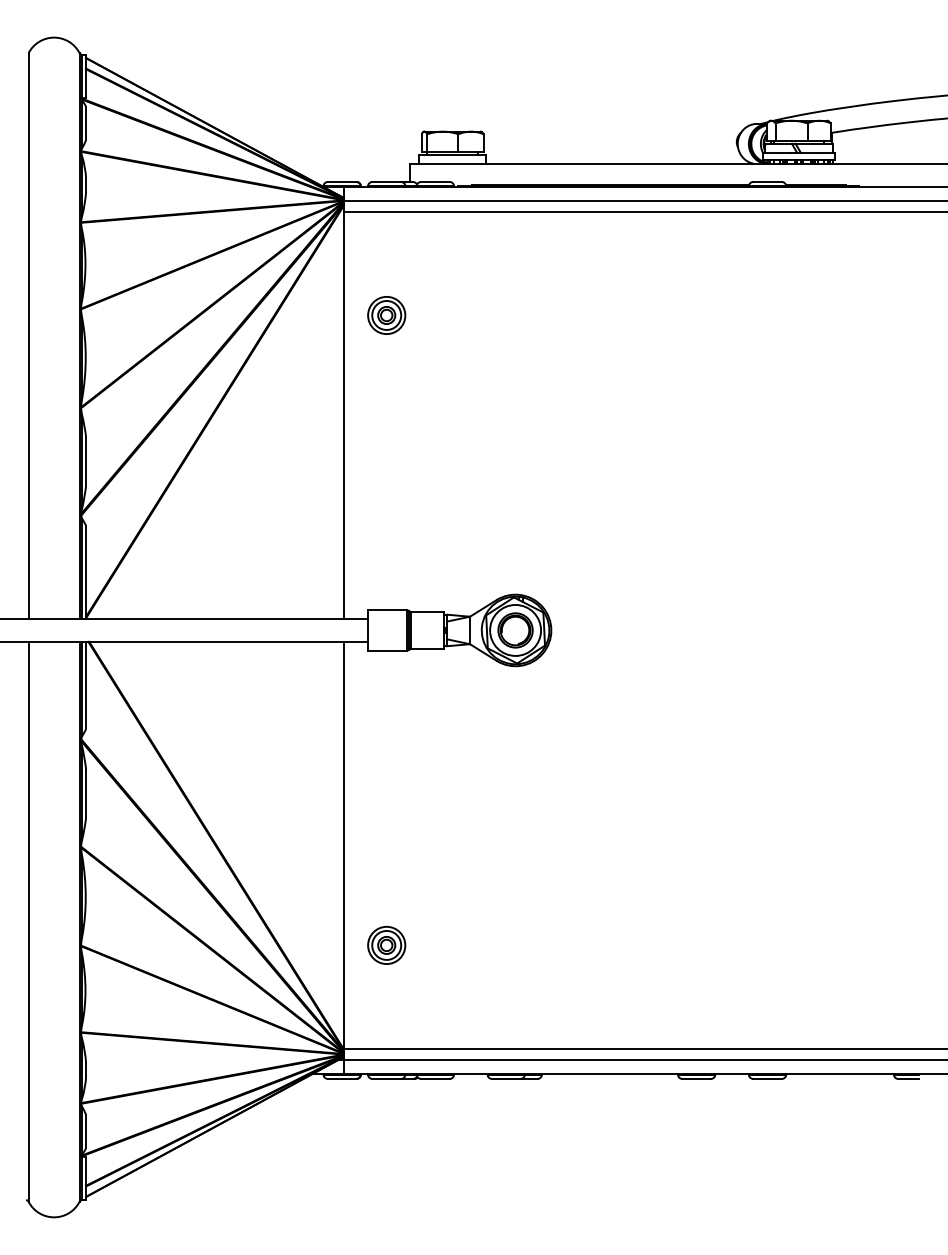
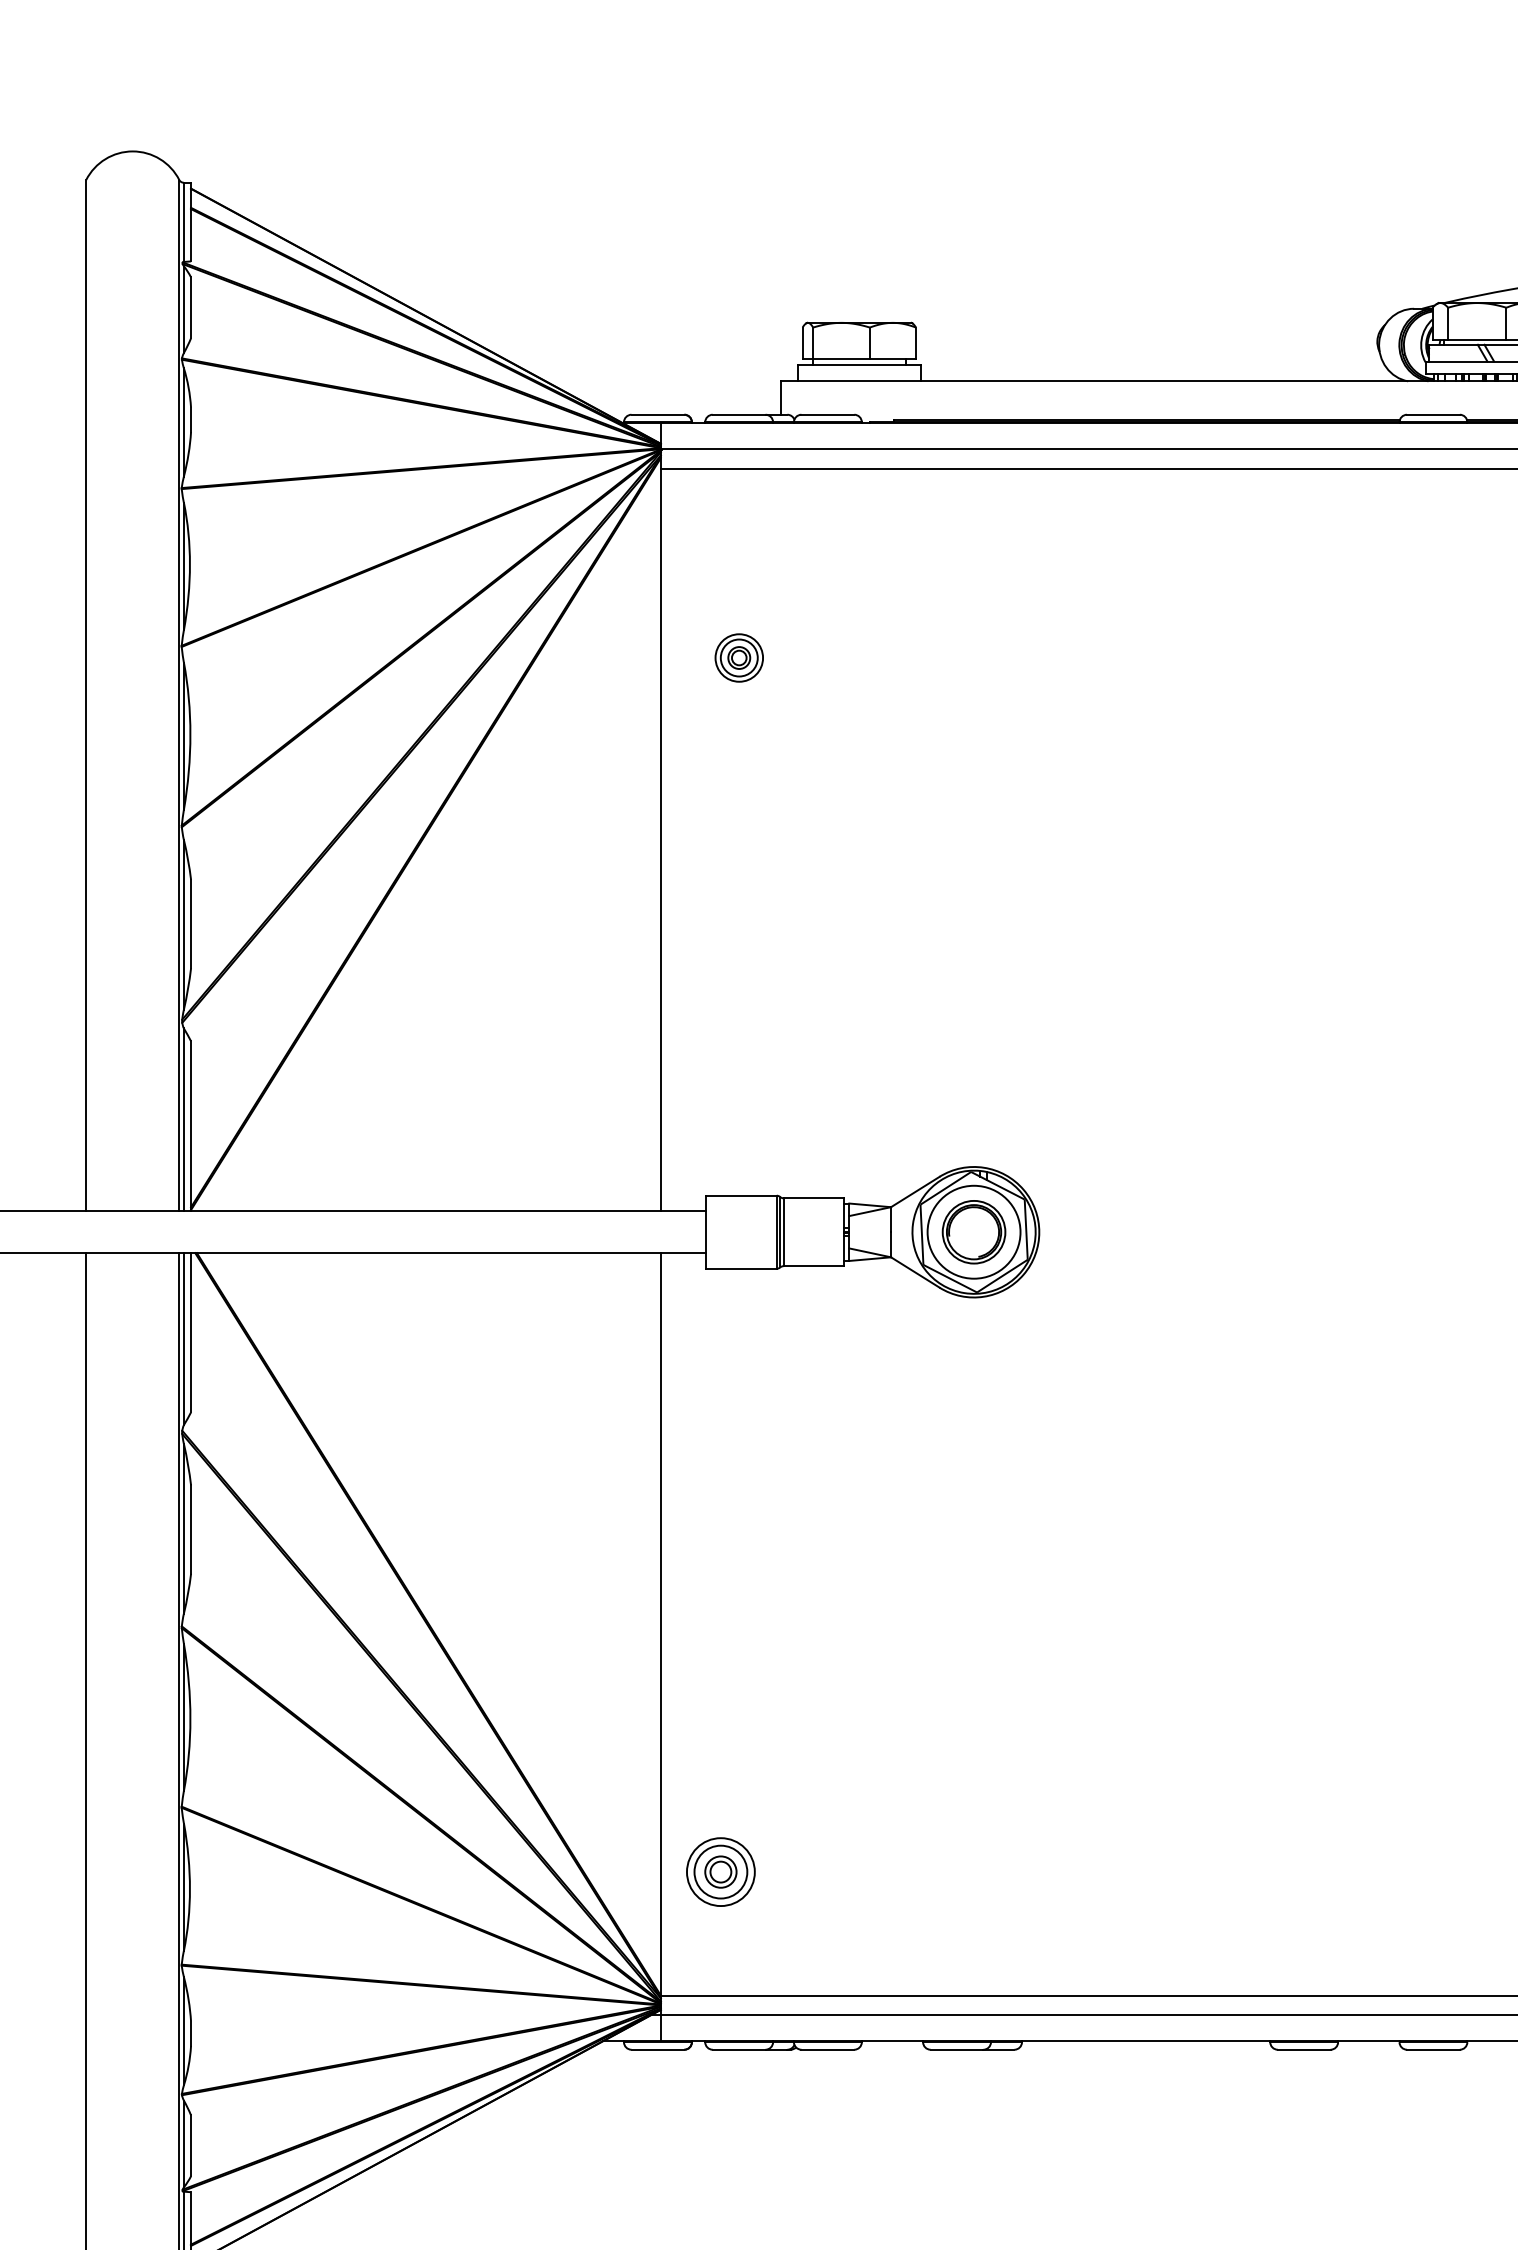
part: (386, 315) -> (738, 658), size x0.7
part: (386, 944) -> (720, 1870), moved

